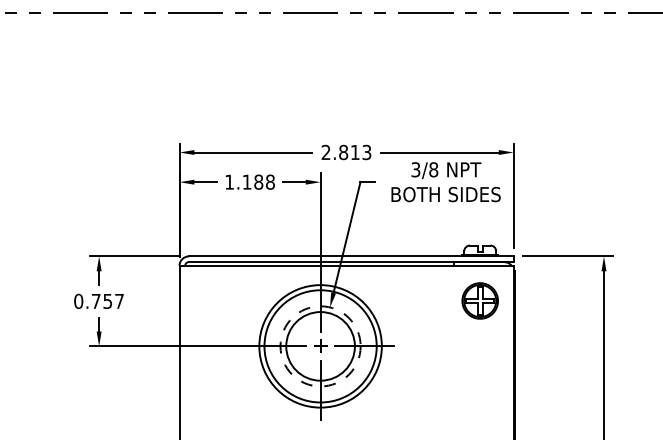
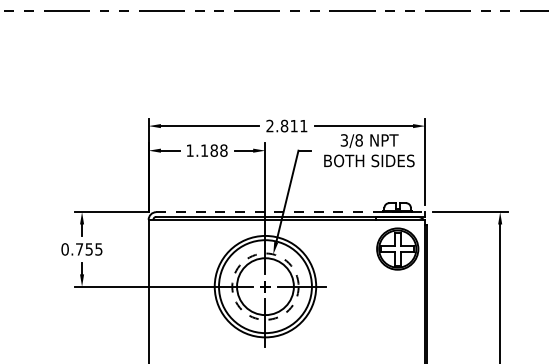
text: (366, 152) -> (303, 126), 2.813 -> 2.811
line: (351, 256) -> (291, 212), solid -> dashed
part: (479, 300) -> (397, 248), size x1.4
text: (119, 301) -> (98, 249), 0.757 -> 0.755

